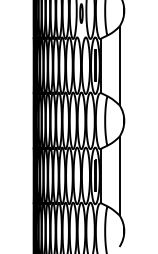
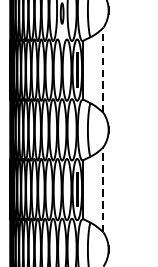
line: (119, 65) -> (103, 69), solid -> dashed
line: (119, 175) -> (103, 189), solid -> dashed

